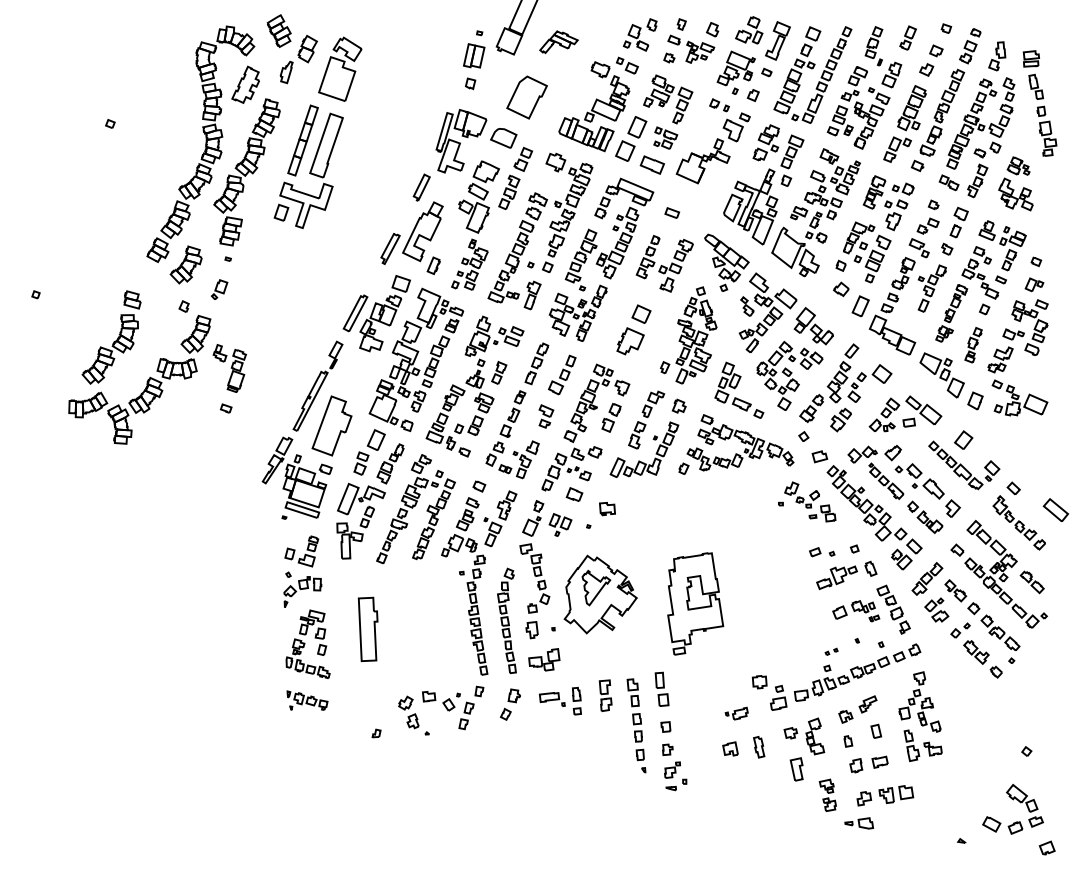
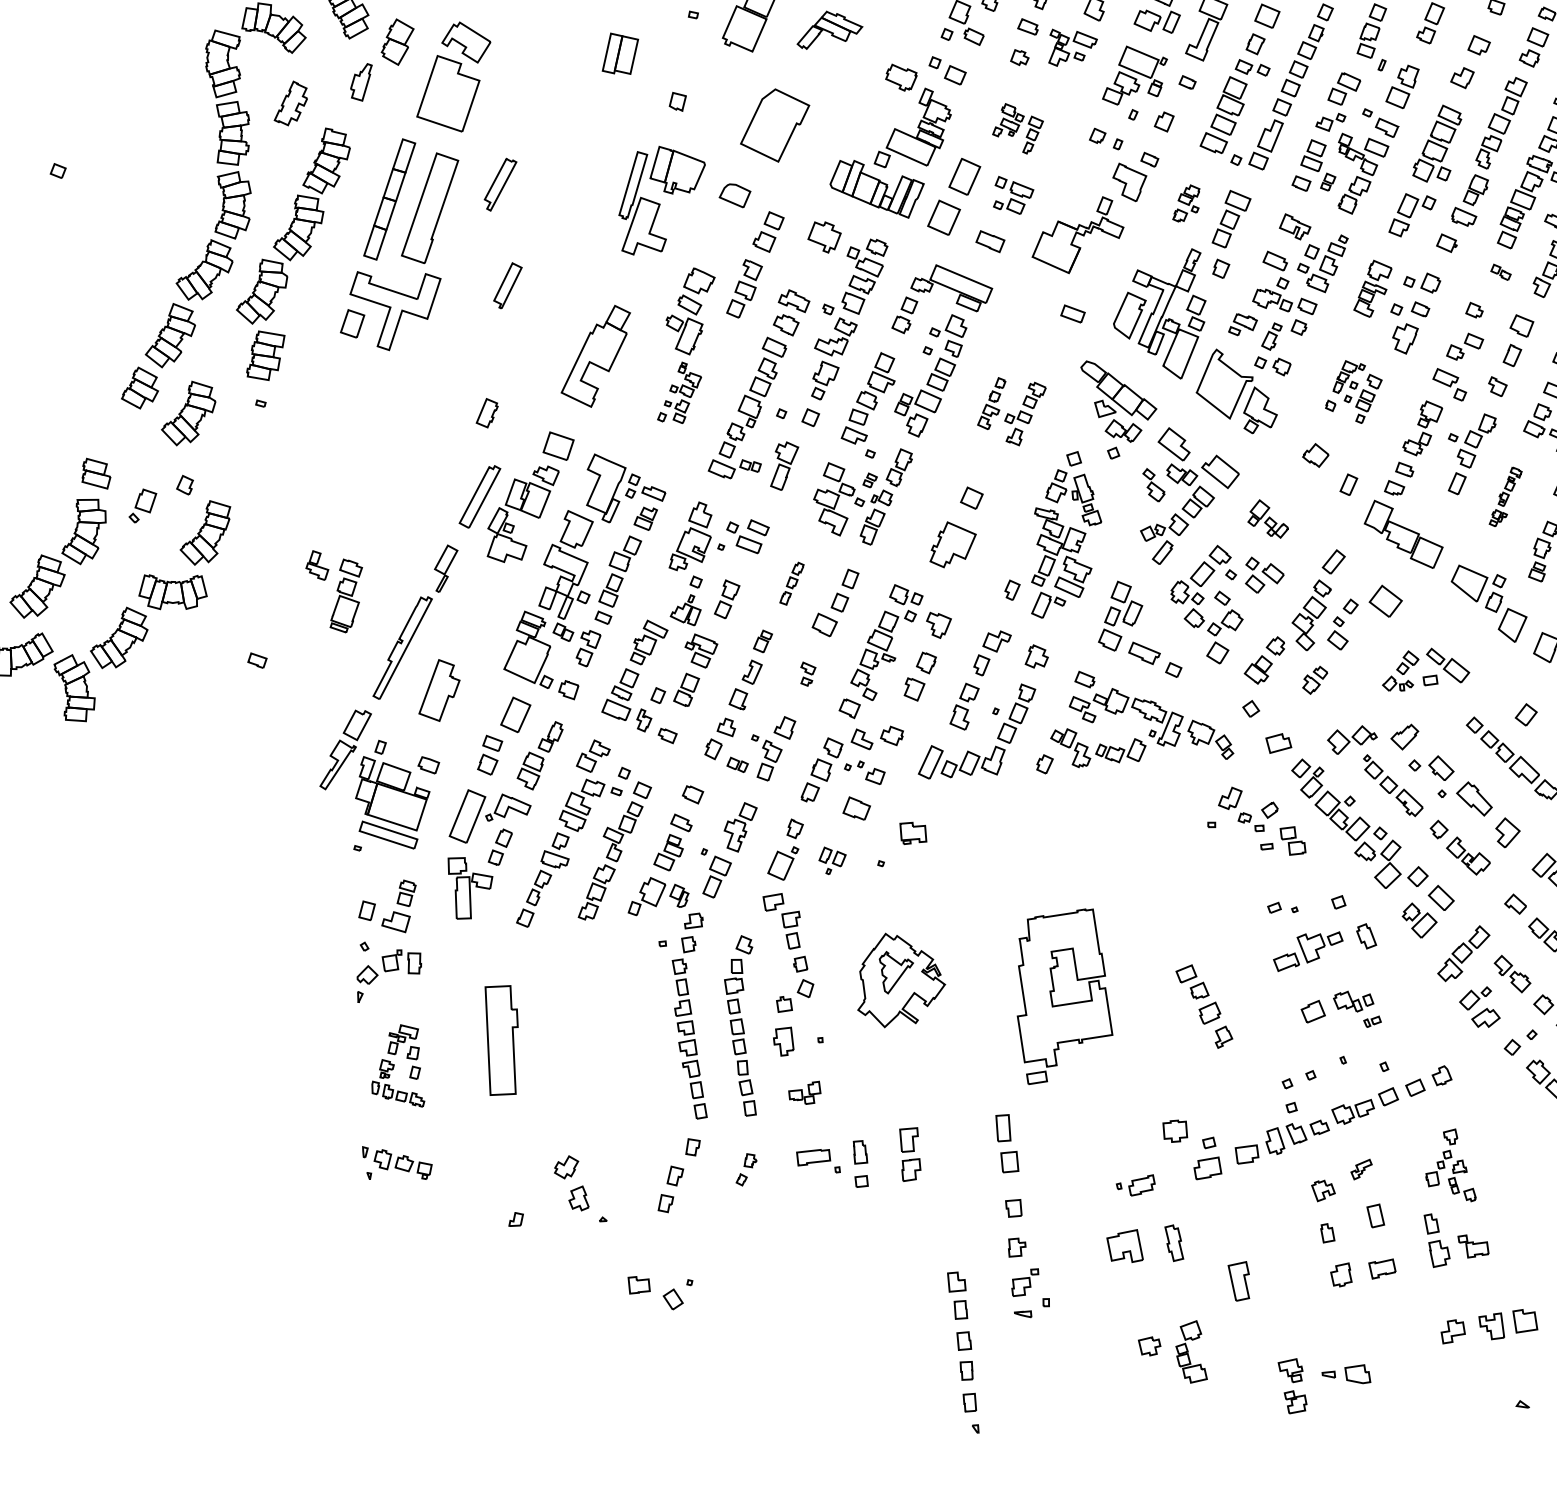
part: (474, 55) -> (620, 53), moved
part: (245, 84) -> (290, 103), size x0.7
part: (668, 99) -> (1018, 128), size x0.6
part: (503, 138) -> (734, 195), size x0.7
part: (765, 142) -> (1185, 202), size x0.6
part: (651, 164) -> (989, 240), size x0.7
part: (948, 182) -> (1500, 271), size x0.6
part: (421, 187) -> (507, 285), moved
part: (672, 212) -> (1073, 312), moved
part: (475, 225) -> (686, 345), size x0.7
part: (390, 248) -> (500, 183), moved
part: (863, 252) -> (1353, 392), size x0.6
part: (664, 263) -> (1011, 410), size x0.7
part: (433, 265) -> (486, 412), moved
part: (219, 289) -> (142, 505), moved
part: (860, 306) -> (1348, 484), size x0.6
part: (641, 313) -> (971, 497), size x0.7
part: (951, 313) -> (1505, 497), size x0.6
part: (813, 326) -> (1267, 519), size x0.6
part: (536, 363) -> (791, 583), size x0.6
part: (229, 368) -> (333, 591), moved
part: (905, 413) -> (1426, 669), size x0.7
part: (546, 416) -> (808, 674), size x0.6
part: (840, 419) -> (1314, 679), size x0.7
part: (331, 425) -> (438, 689), size x0.6
part: (963, 439) -> (1525, 713), size x0.7
part: (560, 524) -> (832, 859), size x0.7
part: (822, 552) -> (1283, 908), size x0.7
part: (600, 594) -> (901, 980), size x0.7
part: (893, 609) -> (1204, 1006), moved
part: (307, 643) -> (397, 1064), size x0.7
part: (831, 651) -> (1298, 1078), size x1.6
part: (544, 659) -> (805, 1092), size x0.6
part: (441, 701) -> (660, 1293), moved
part: (919, 701) -> (1450, 1164), size x0.7
part: (510, 704) -> (746, 1169), size x0.6
part: (867, 704) -> (1360, 1169), size x0.7
part: (636, 725) -> (963, 1351), moved
part: (804, 736) -> (1173, 1351), moved
part: (730, 748) -> (1124, 1245), size x1.4
part: (827, 794) -> (1291, 1384), moved
part: (885, 795) -> (1489, 1326), moved

